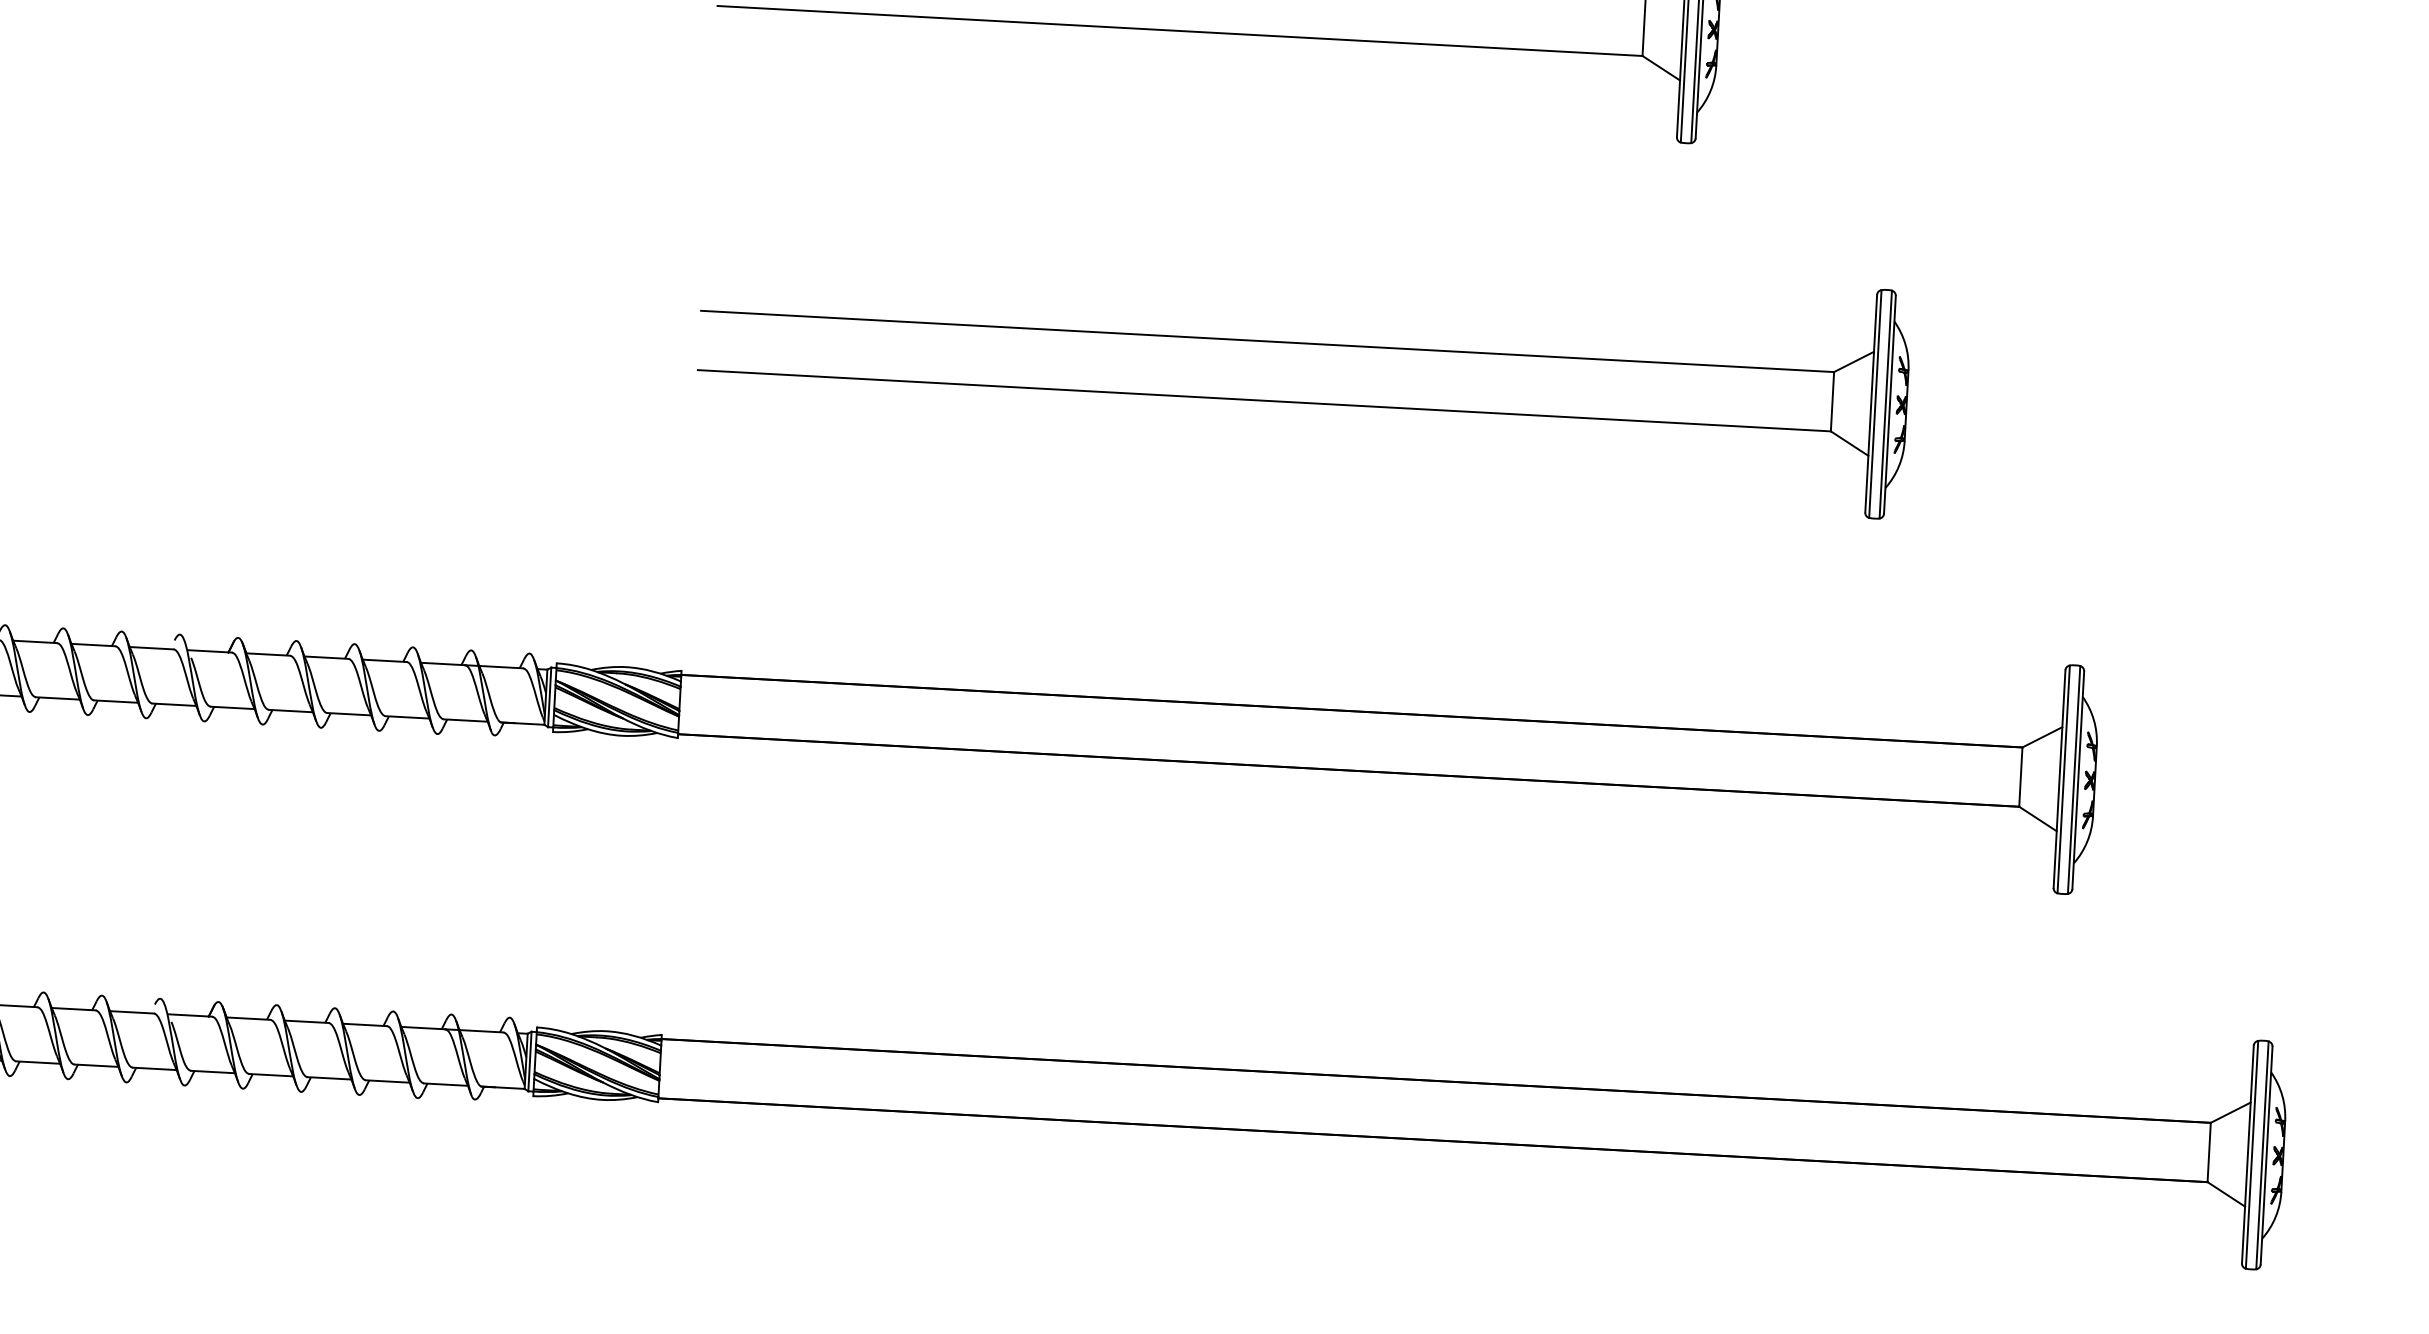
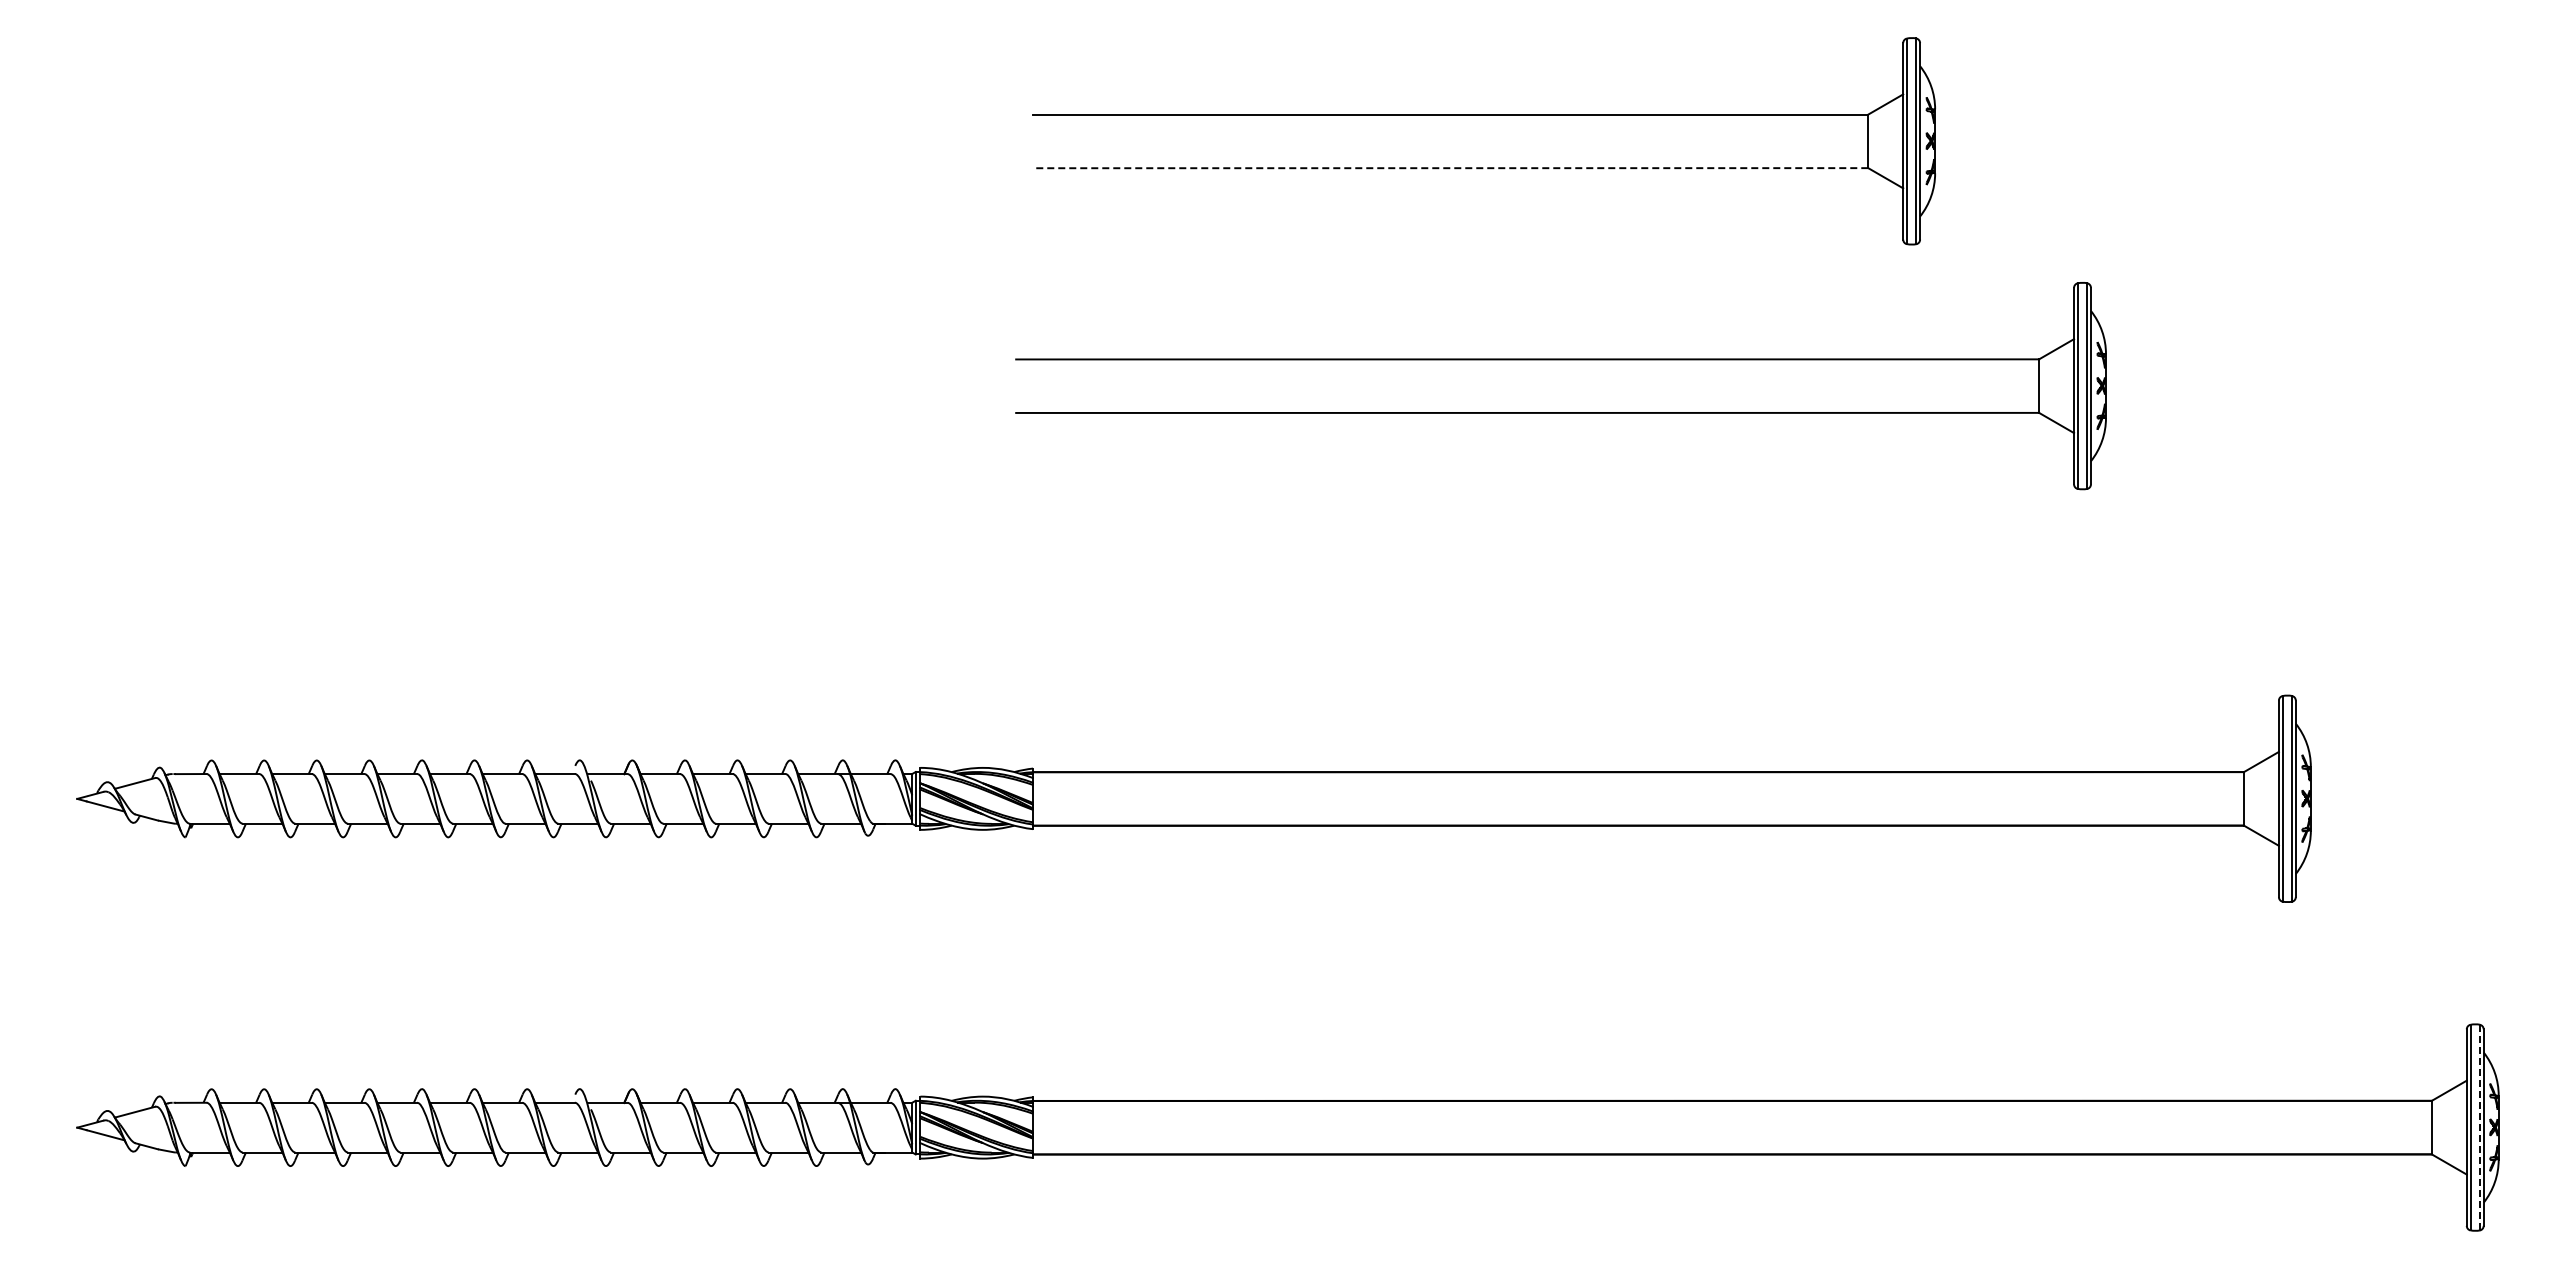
line: (1179, 31) -> (1450, 168), solid -> dashed
part: (1303, 344) -> (1560, 360), moved
line: (2261, 1155) -> (2479, 1127), solid -> dashed

